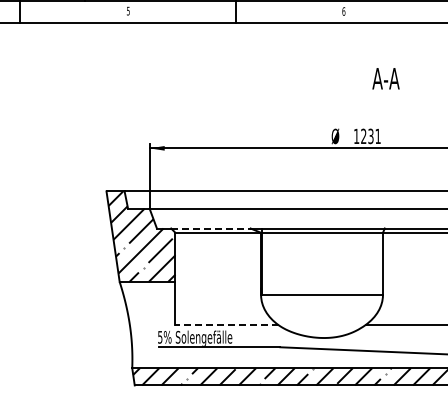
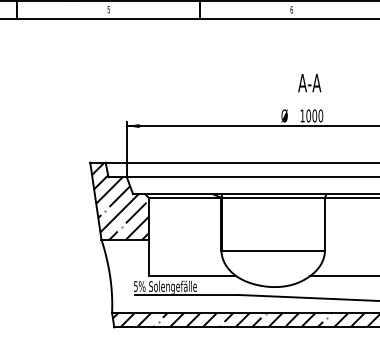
text: (385, 78) -> (309, 82), moved
text: (370, 136) -> (314, 116), 1231 -> 1000
line: (210, 228) -> (178, 194), dashed -> solid
line: (226, 325) -> (192, 276), dashed -> solid

